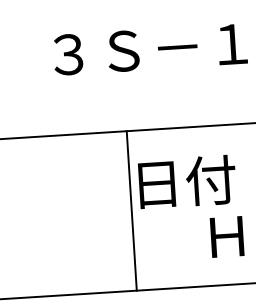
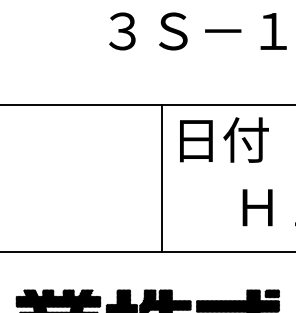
text: (187, 181) -> (224, 139), moved
line: (131, 210) -> (161, 177), moved

